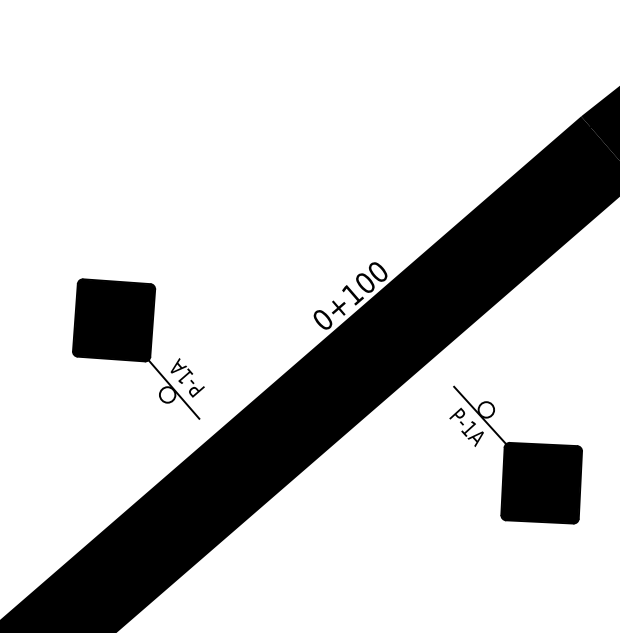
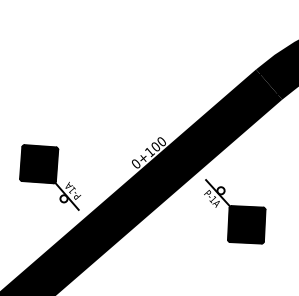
part: (517, 454) -> (235, 211), moved

